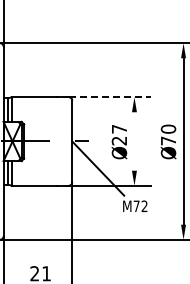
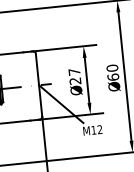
line: (109, 97) -> (64, 48), dashed -> solid
text: (168, 140) -> (113, 76), 70 -> 60
line: (134, 141) -> (87, 80), added
text: (136, 205) -> (93, 129), M72 -> M12

